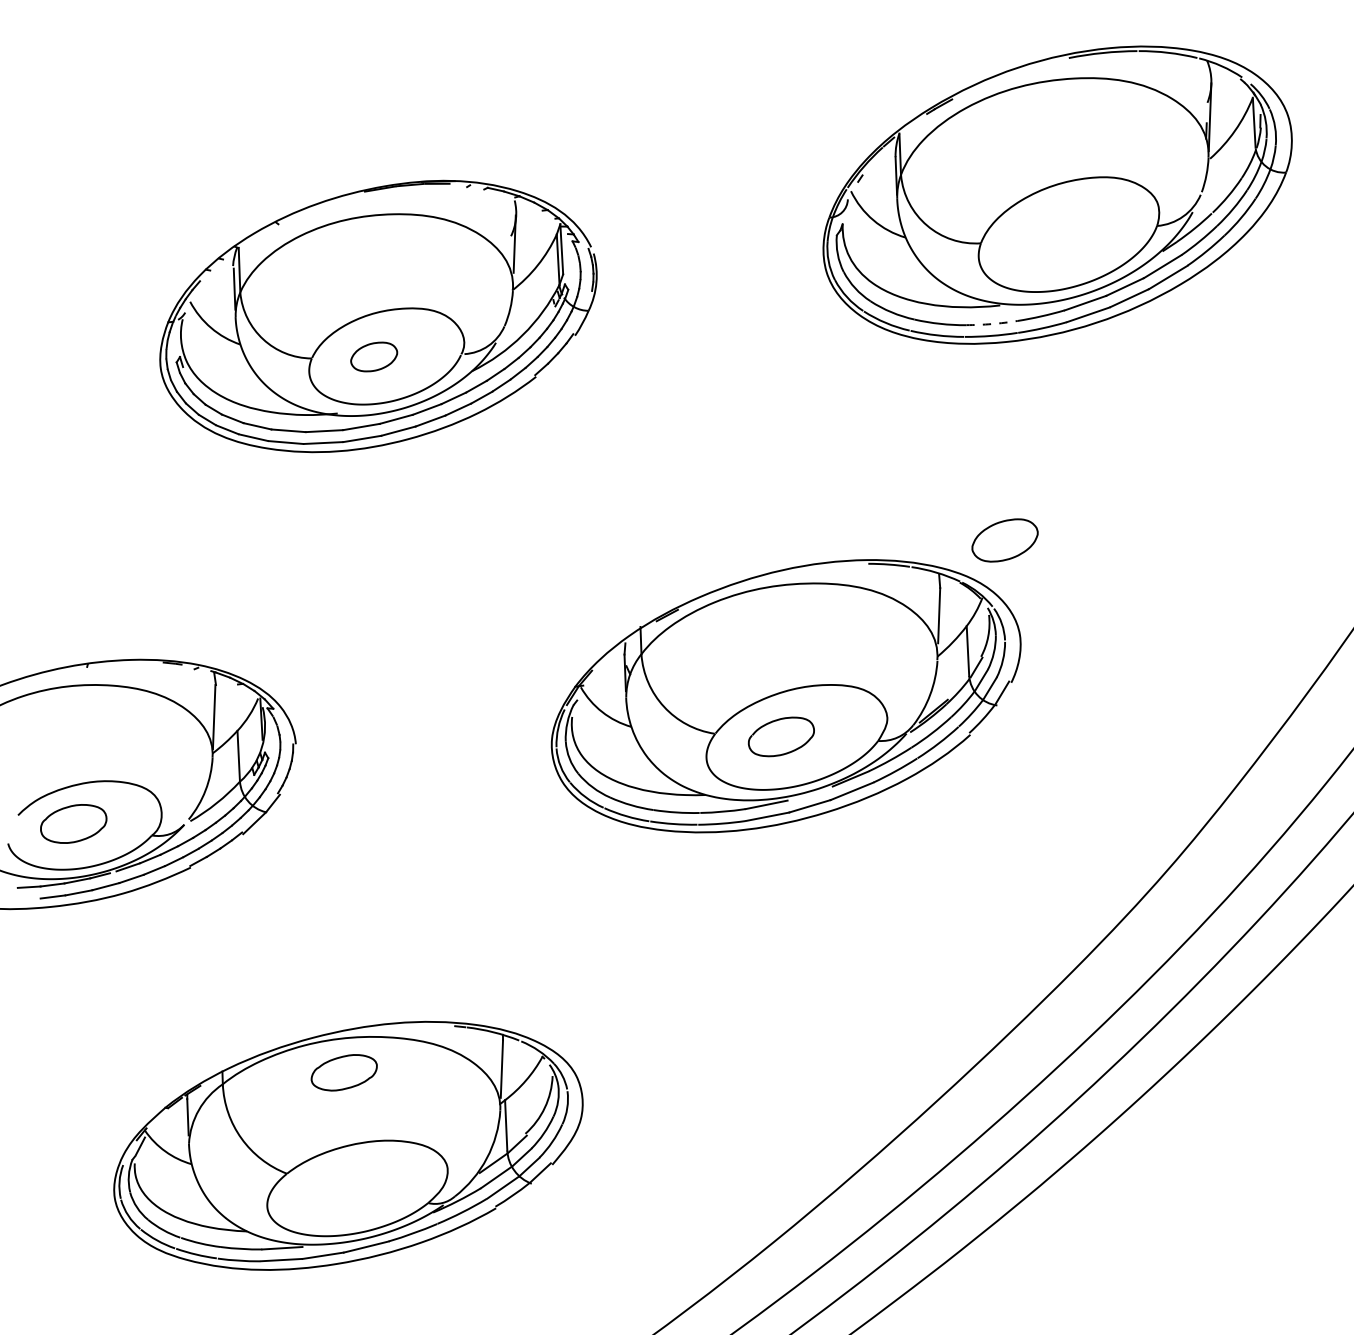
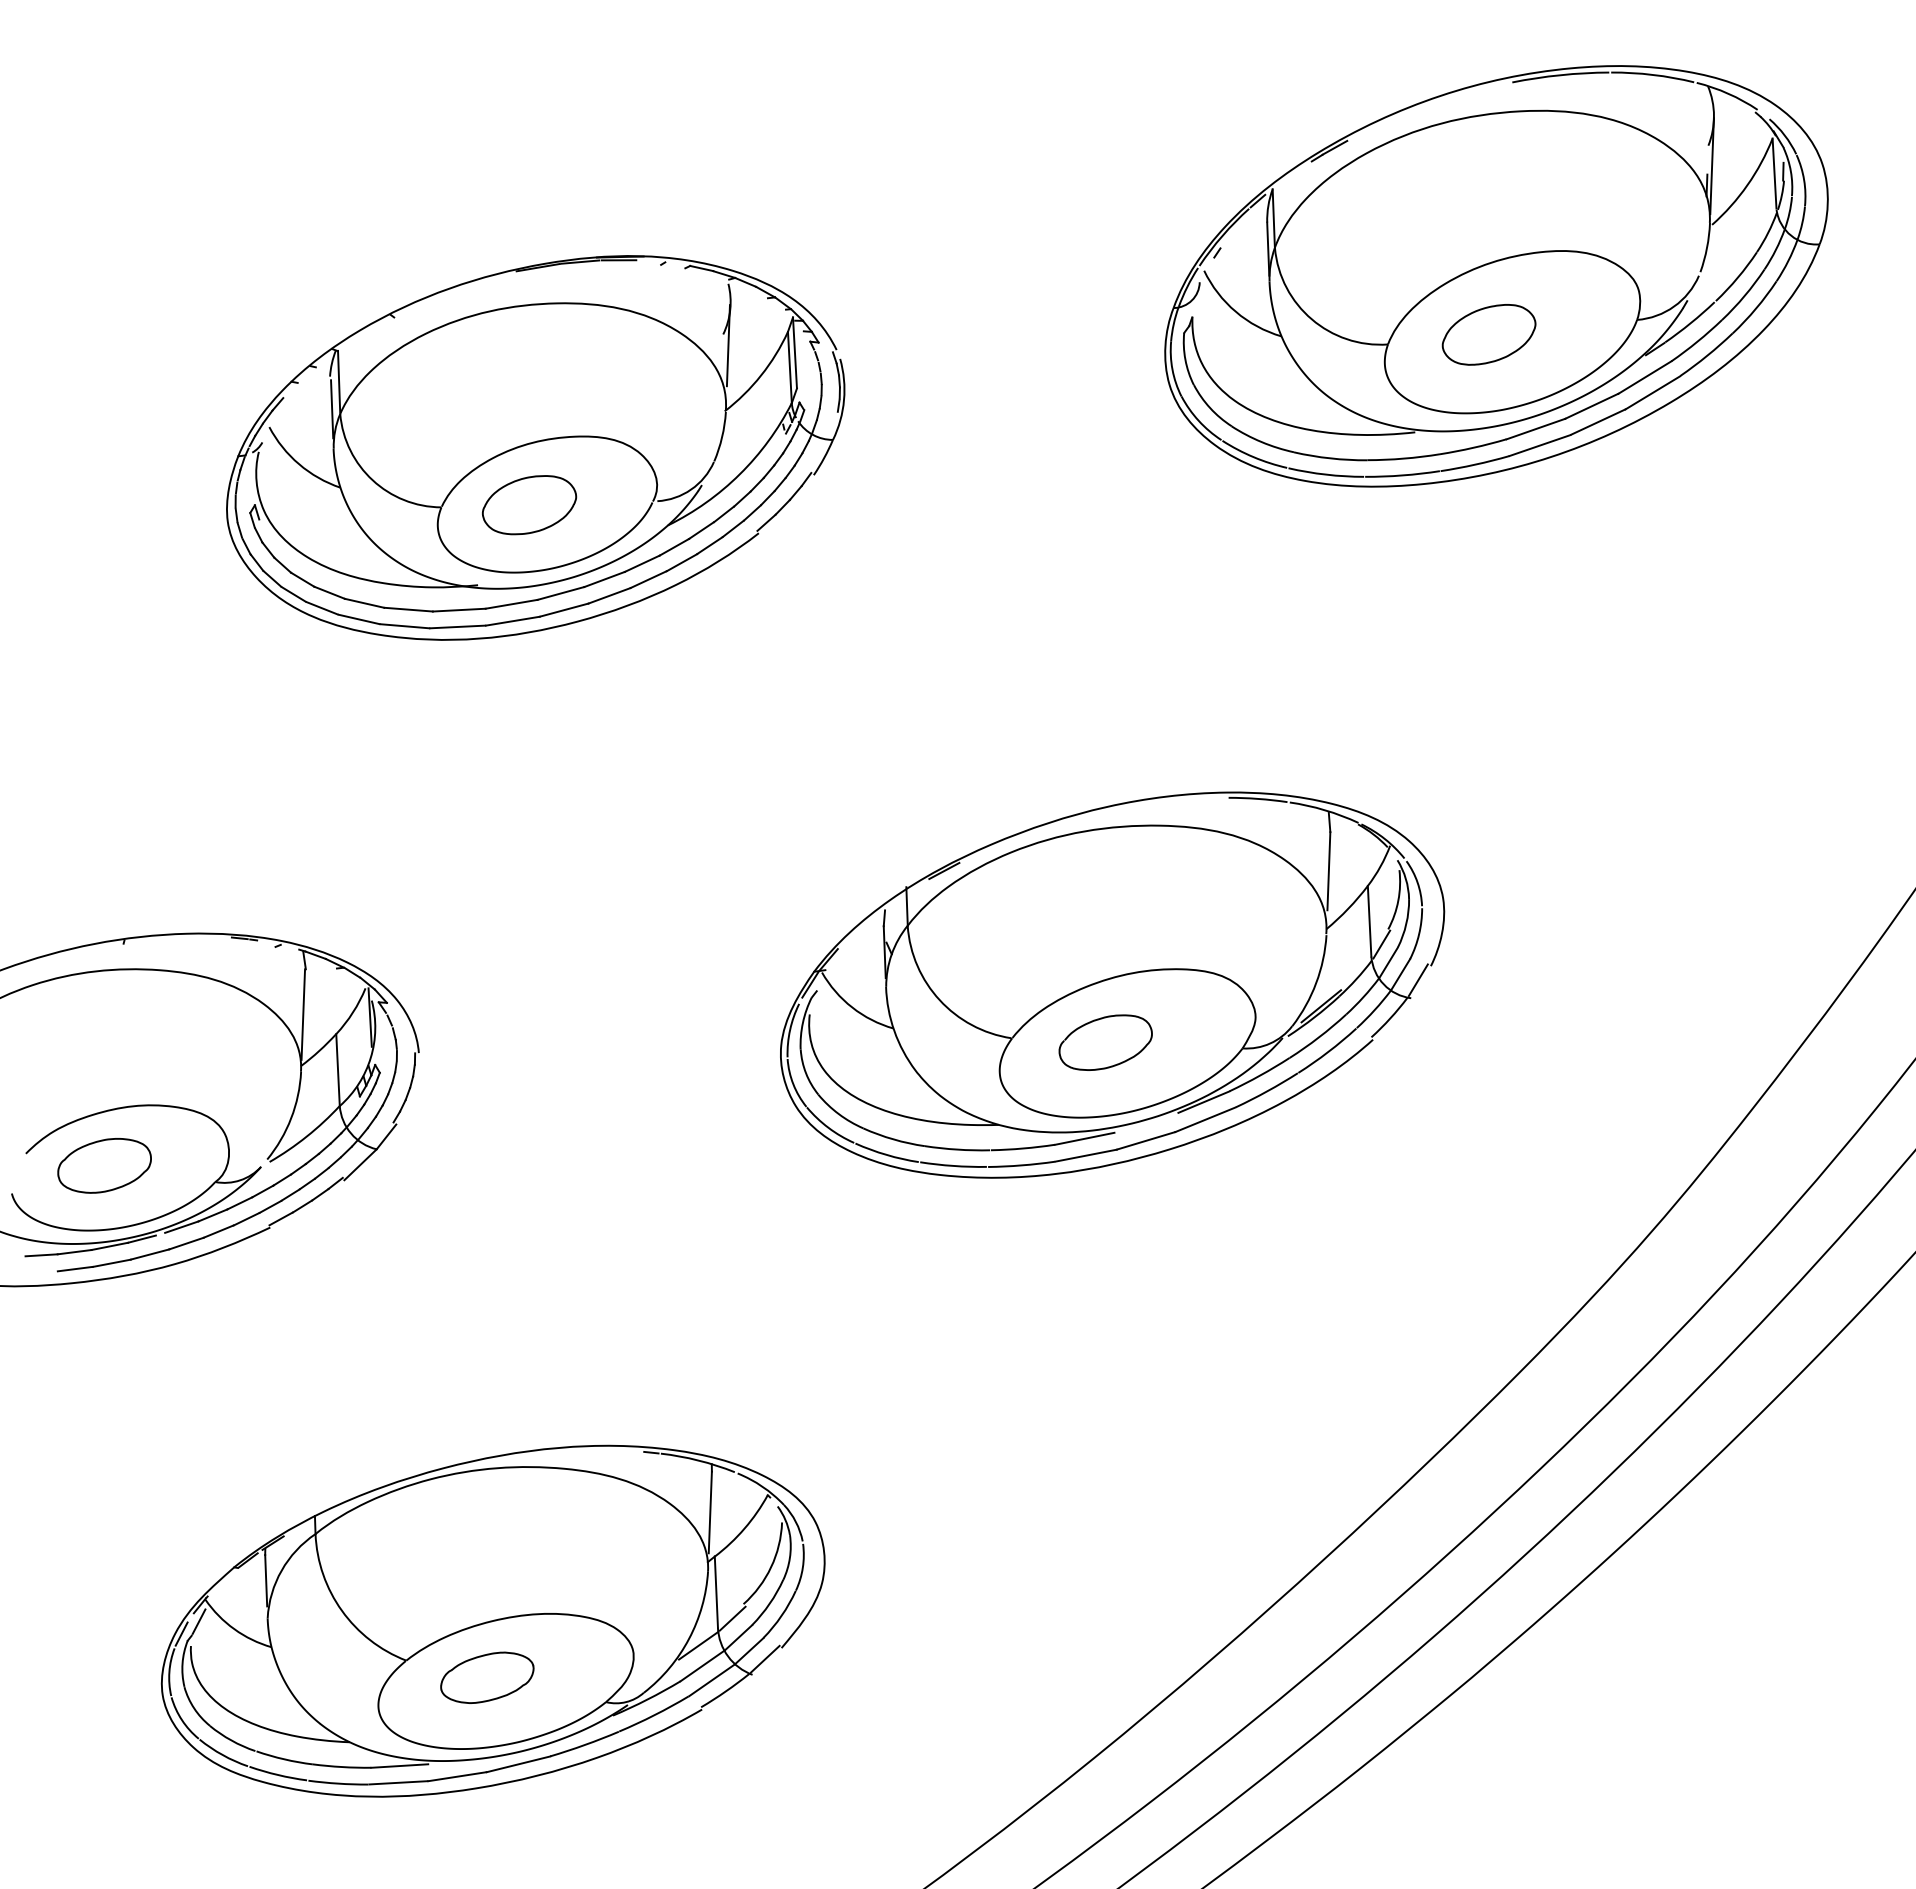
arc: (991, 323) -> (1403, 458), dashed -> solid
part: (374, 357) -> (529, 505), size x1.43
part: (1004, 540) -> (1488, 334), moved
part: (344, 1072) -> (487, 1677), moved
line: (128, 1154) -> (181, 1633), added

